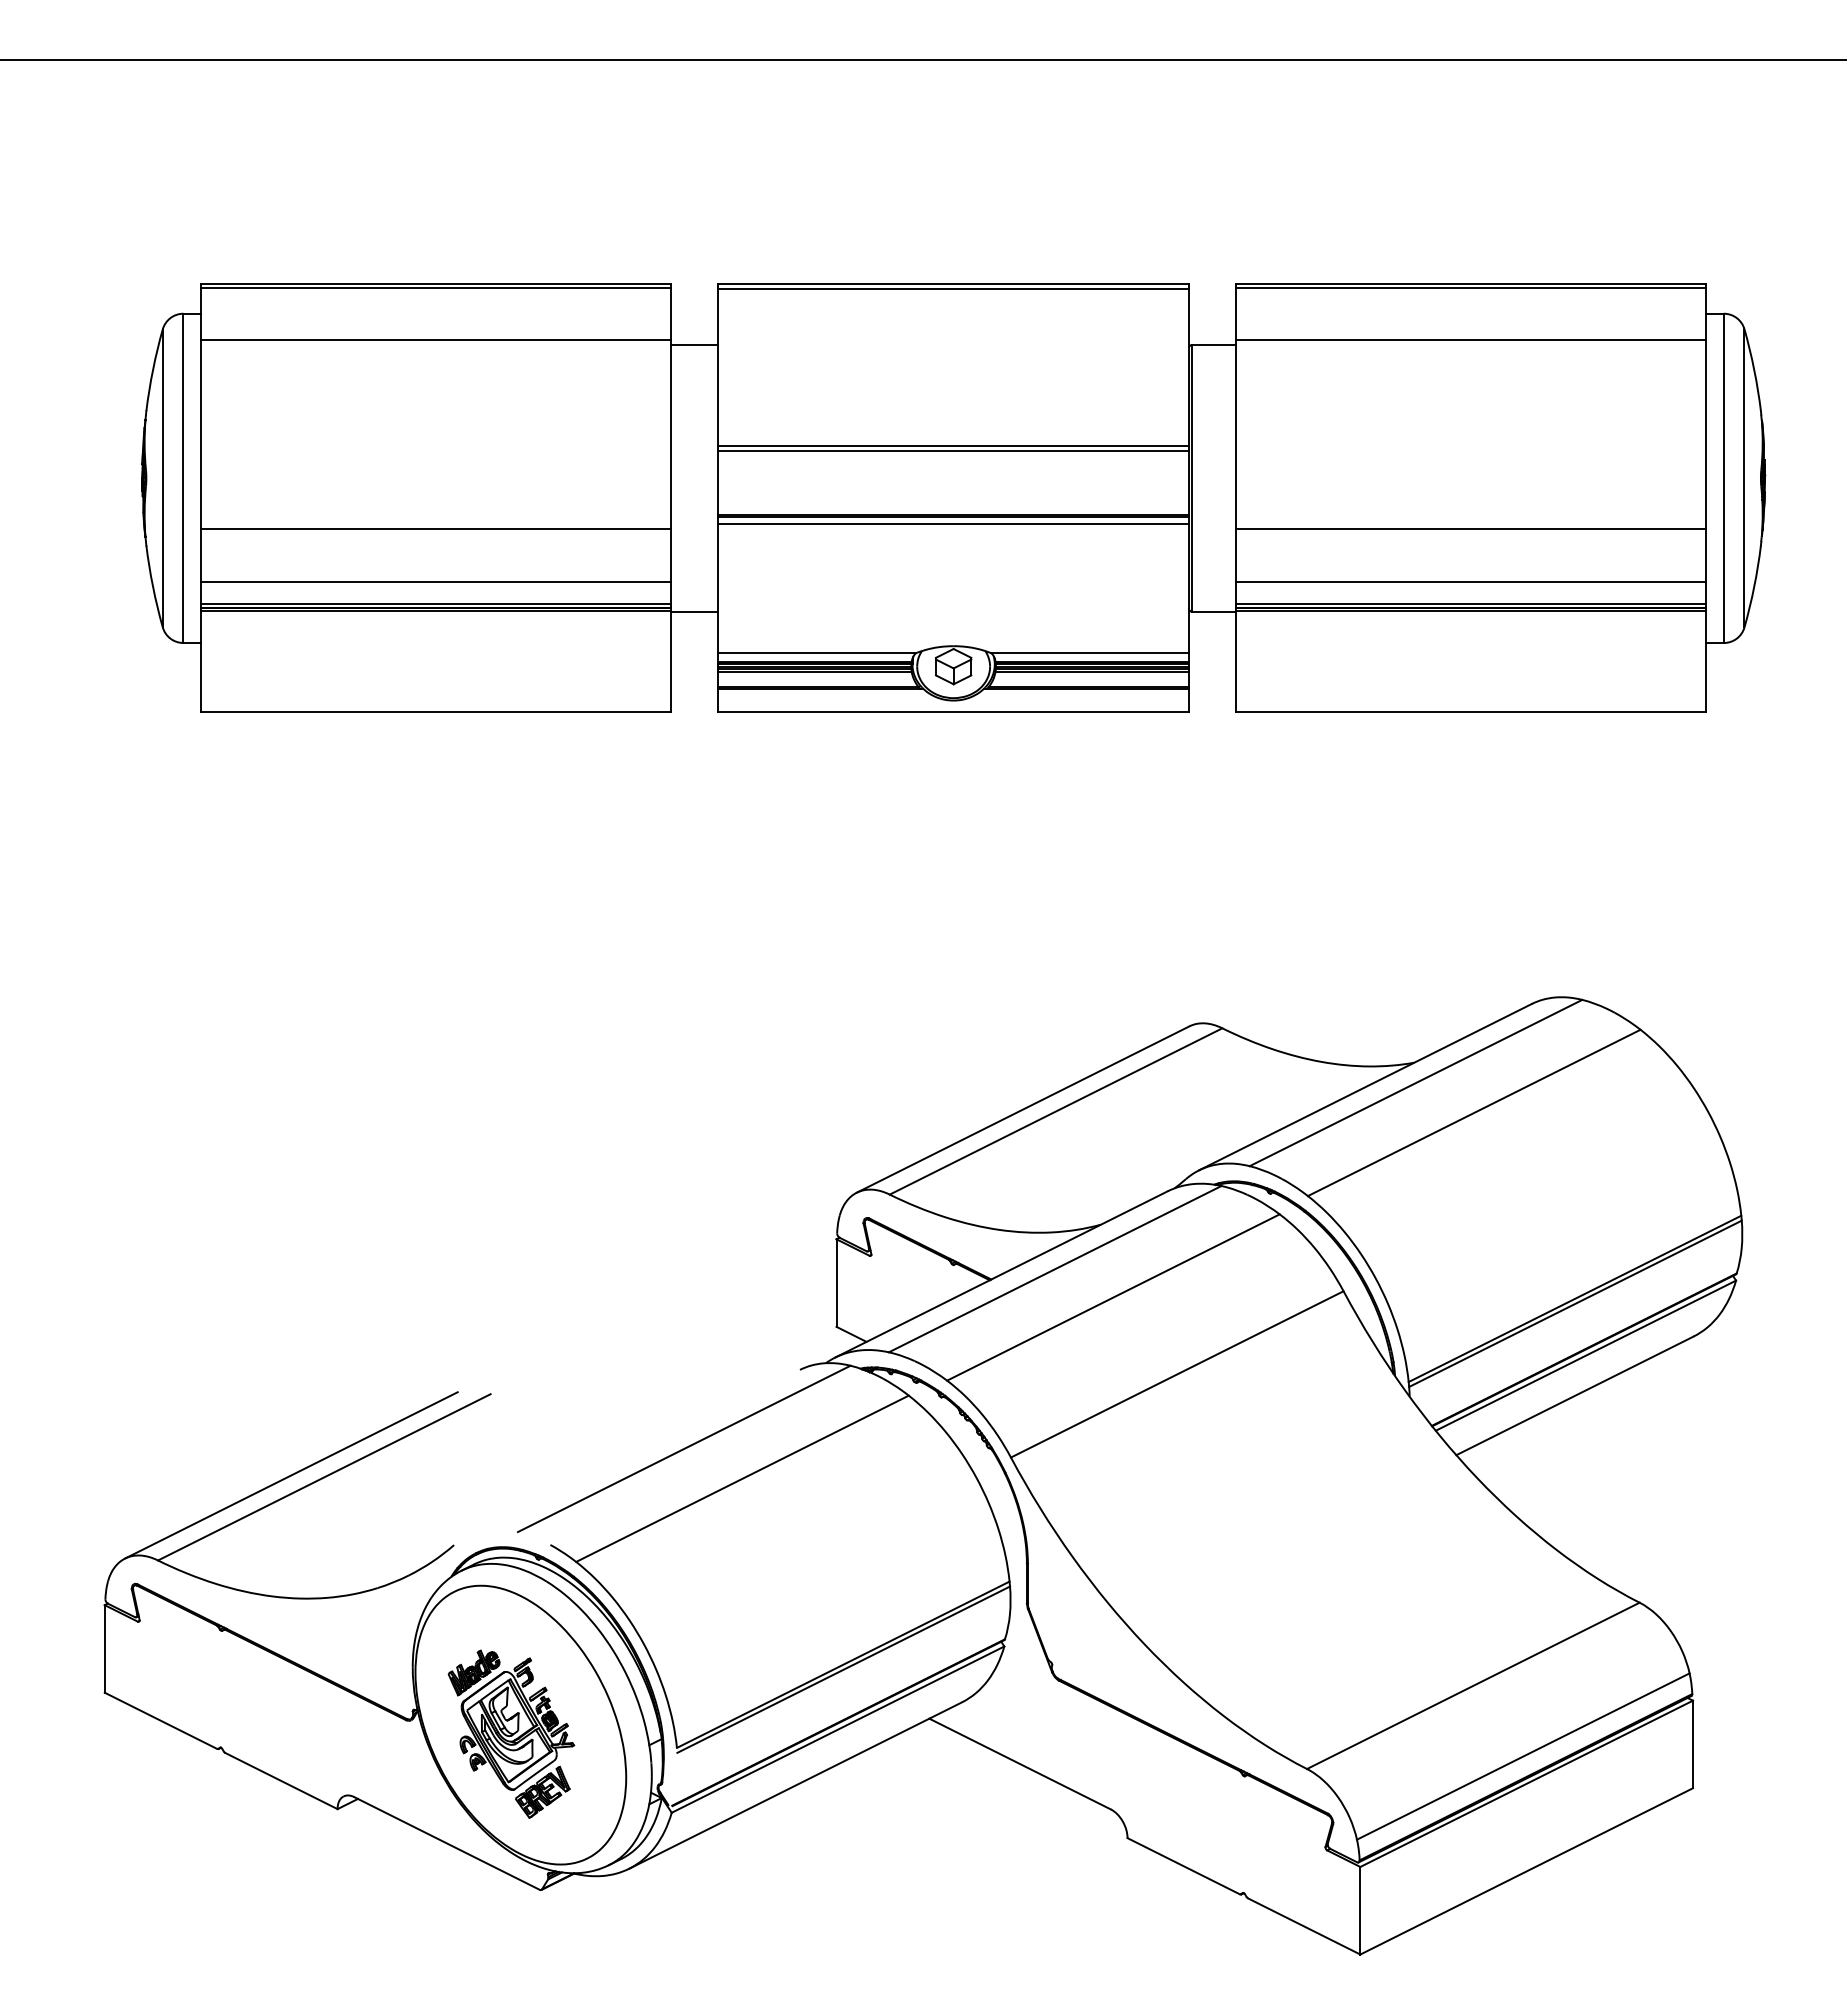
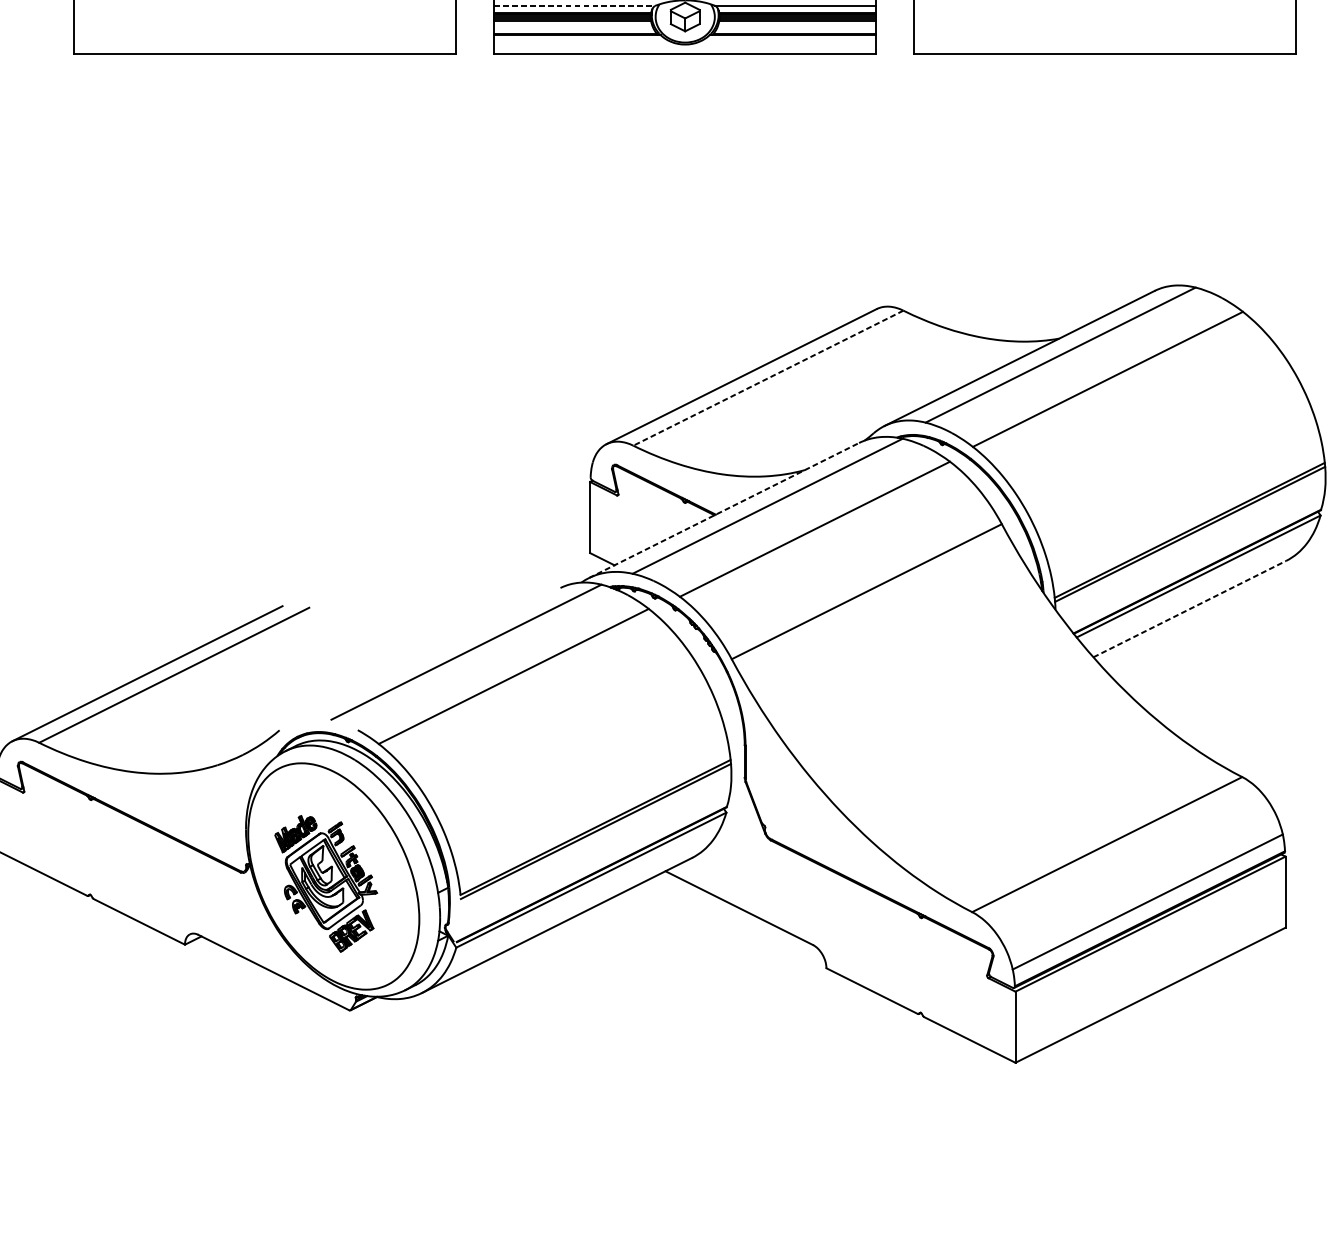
line: (817, 653) -> (574, 6), solid -> dashed
line: (1056, 1111) -> (768, 378), solid -> dashed
line: (1001, 1274) -> (724, 510), solid -> dashed
line: (1575, 1395) -> (1190, 608), solid -> dashed

